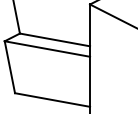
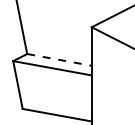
line: (55, 39) -> (59, 59), solid -> dashed

